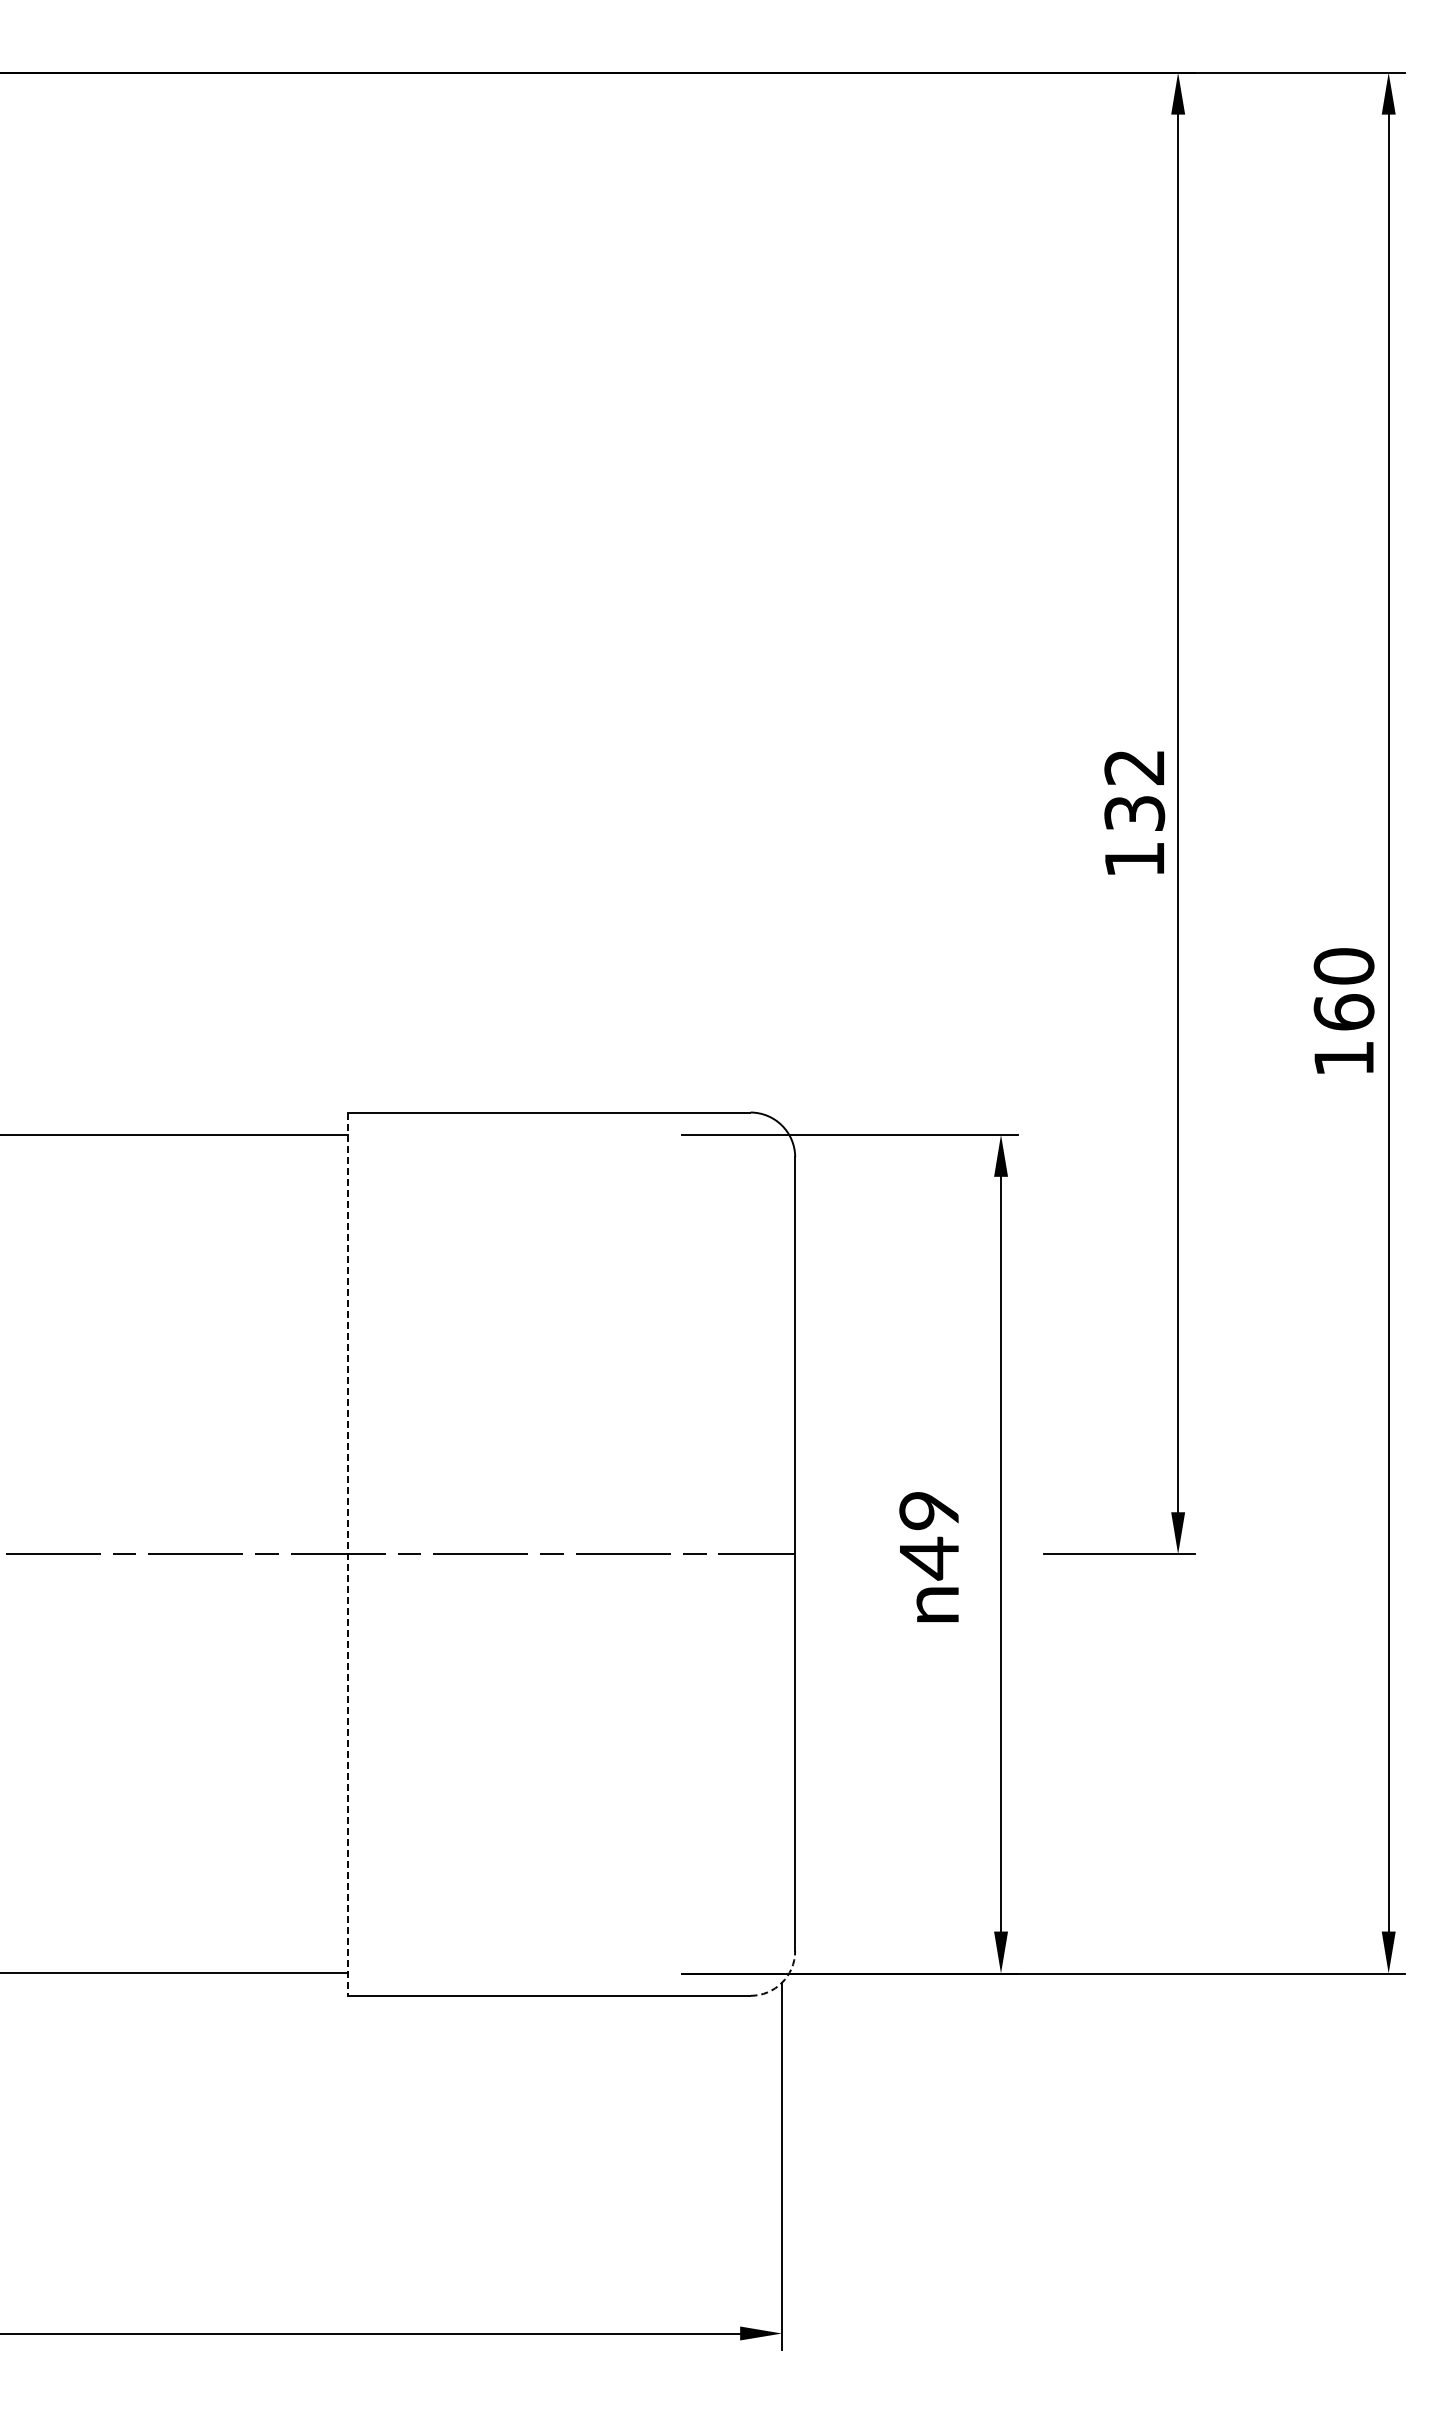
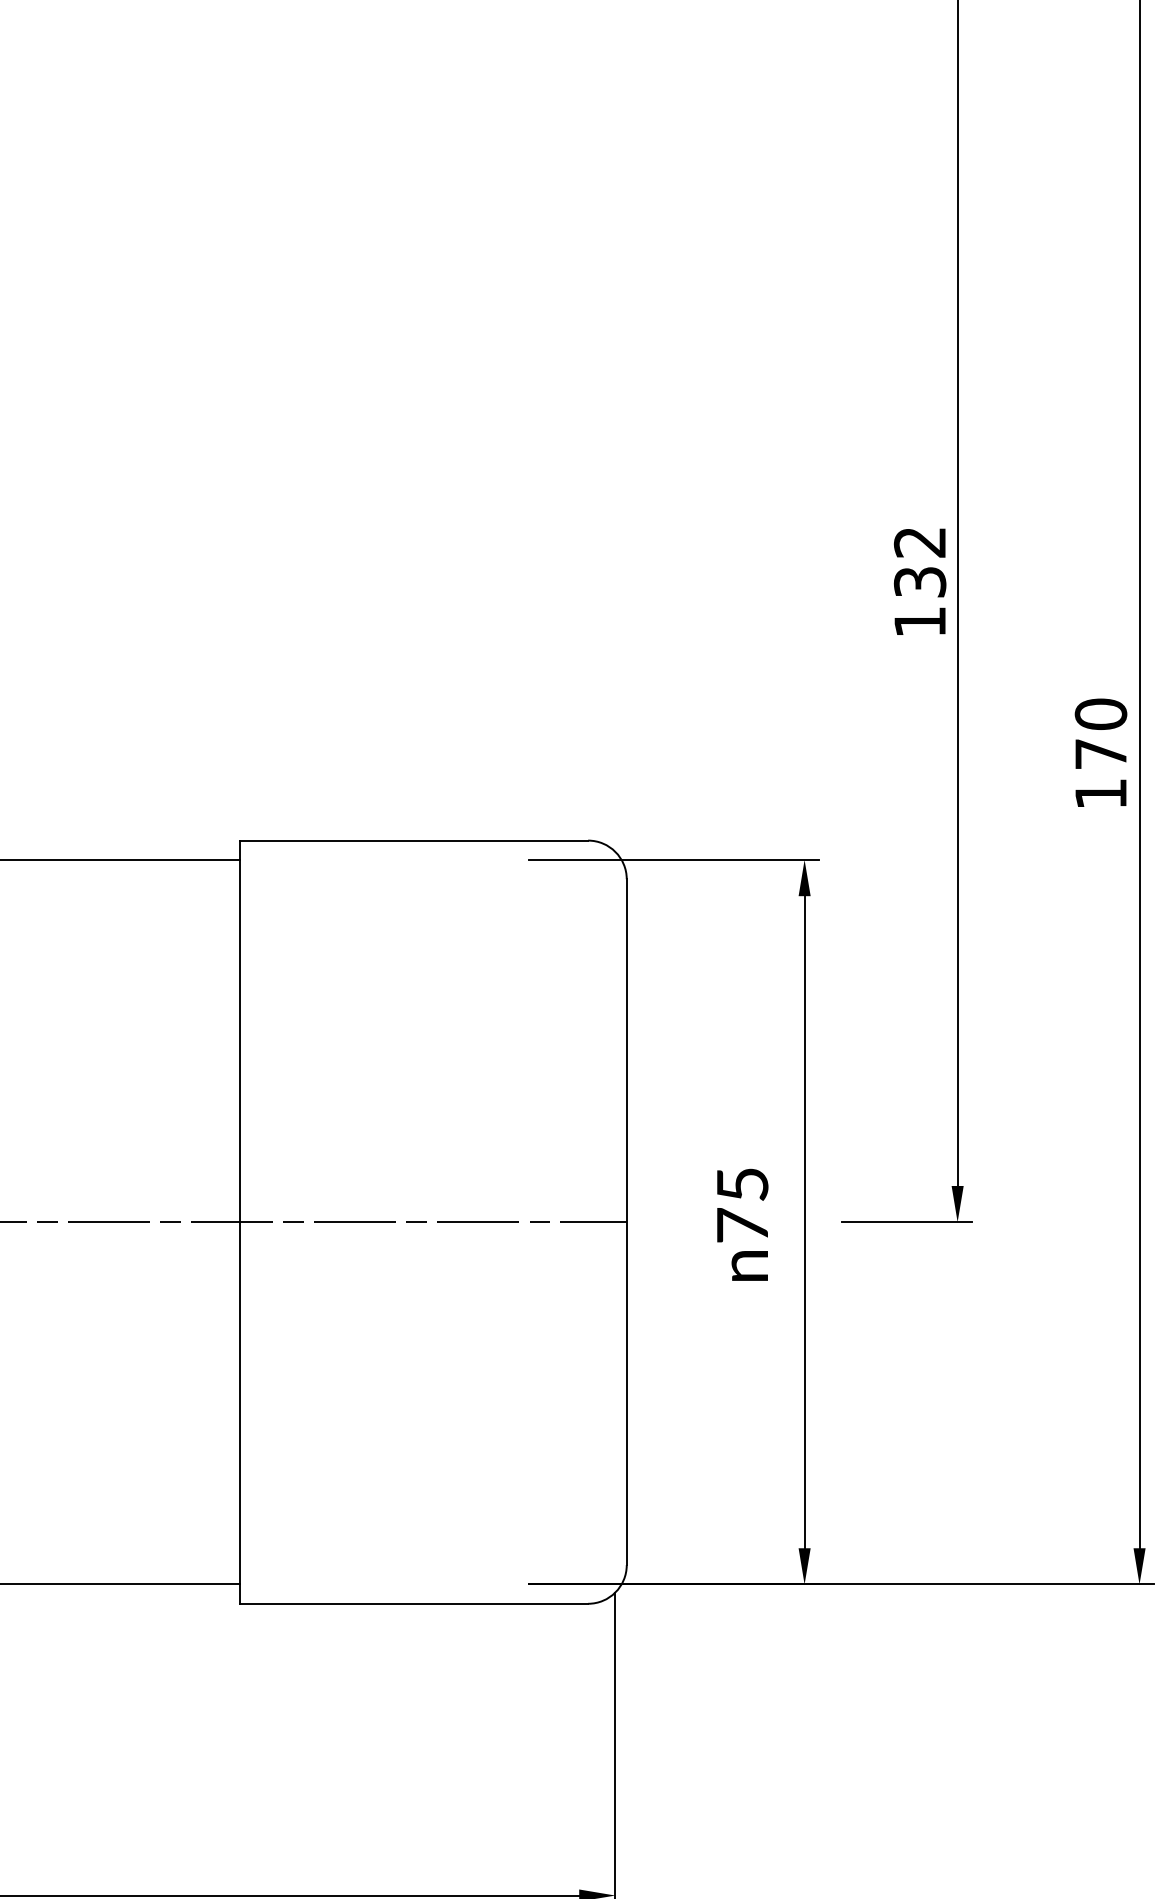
text: (1343, 1012) -> (1100, 754), 160 -> 170
text: (929, 1536) -> (742, 1206), 49 -> 75
line: (347, 1554) -> (239, 1222), dashed -> solid
arc: (782, 1982) -> (615, 1592), dashed -> solid

